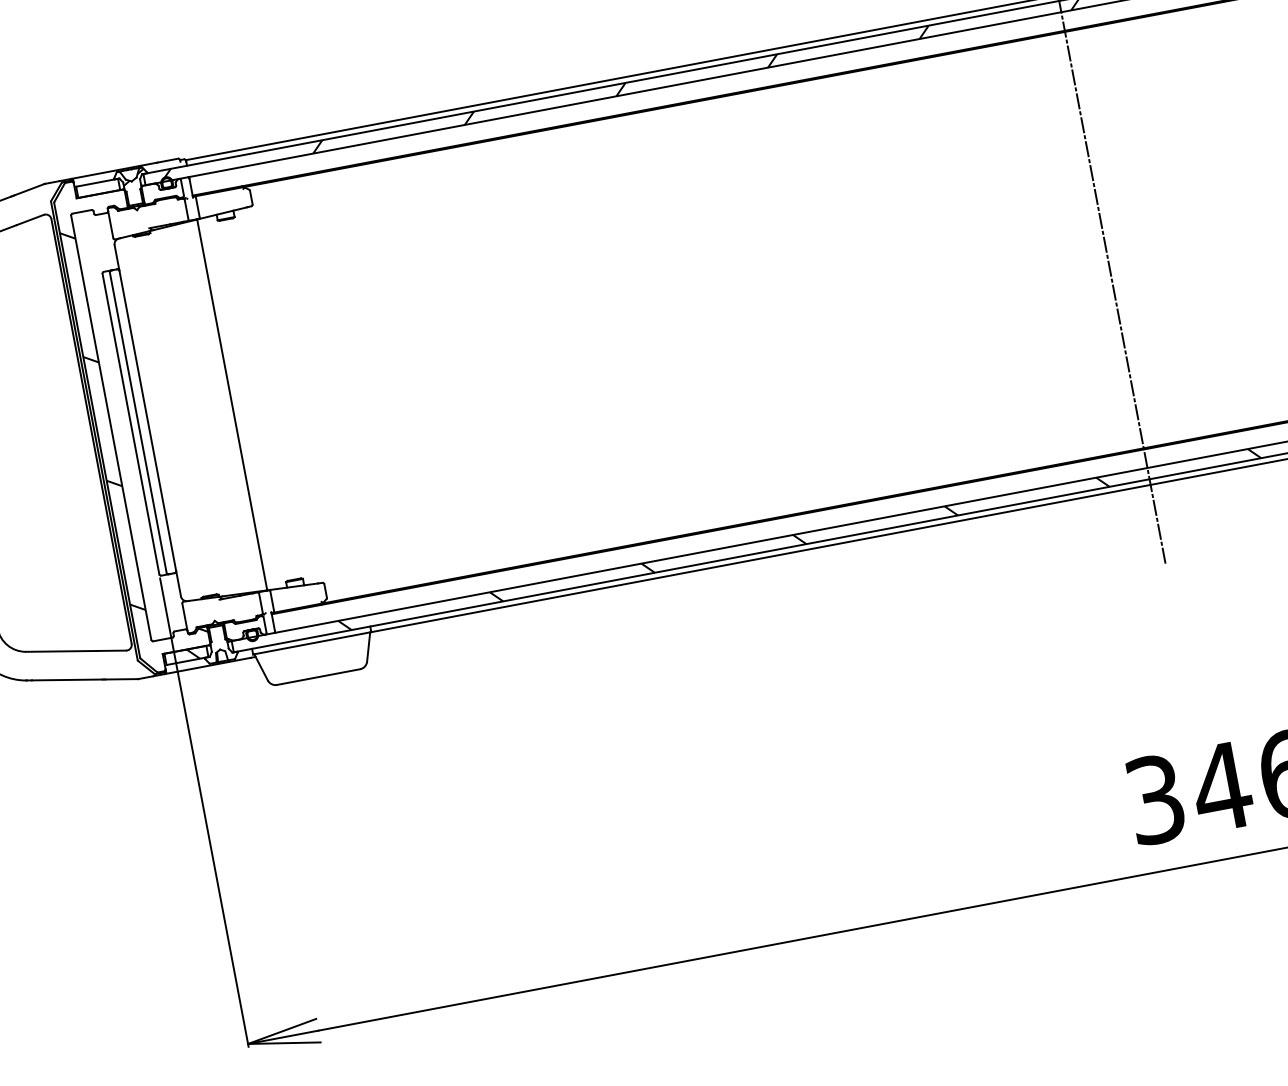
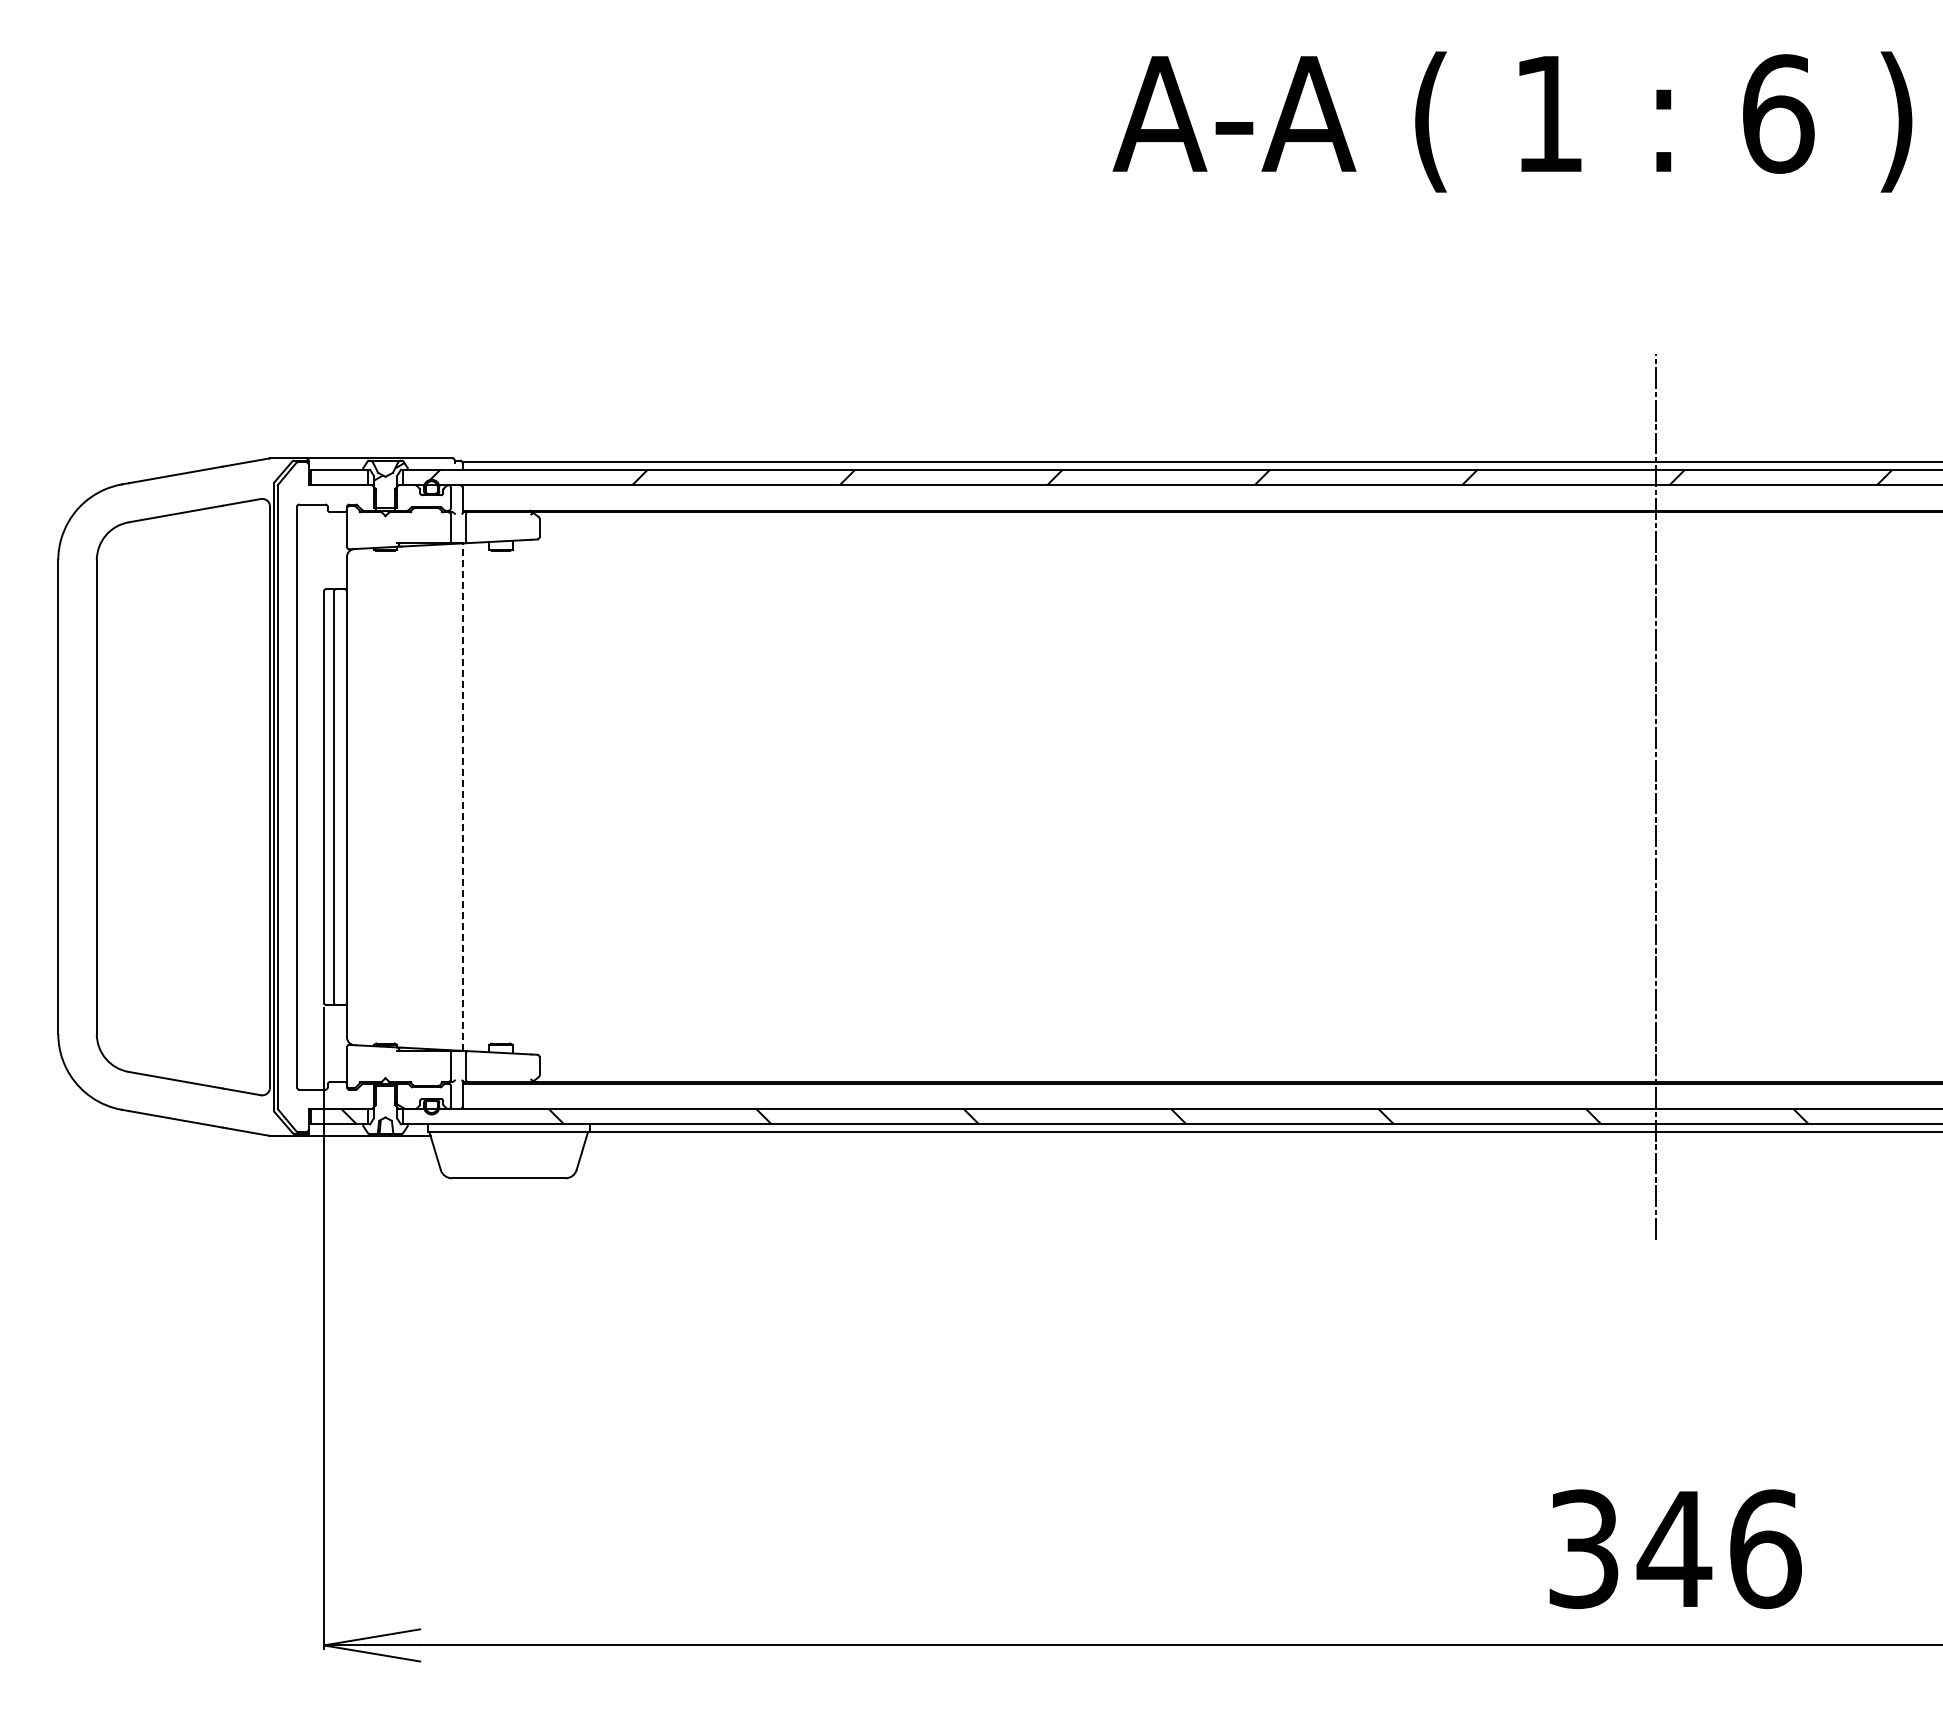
line: (232, 405) -> (462, 797), solid -> dashed
hatch: (134, 432) -> (326, 809), removed

